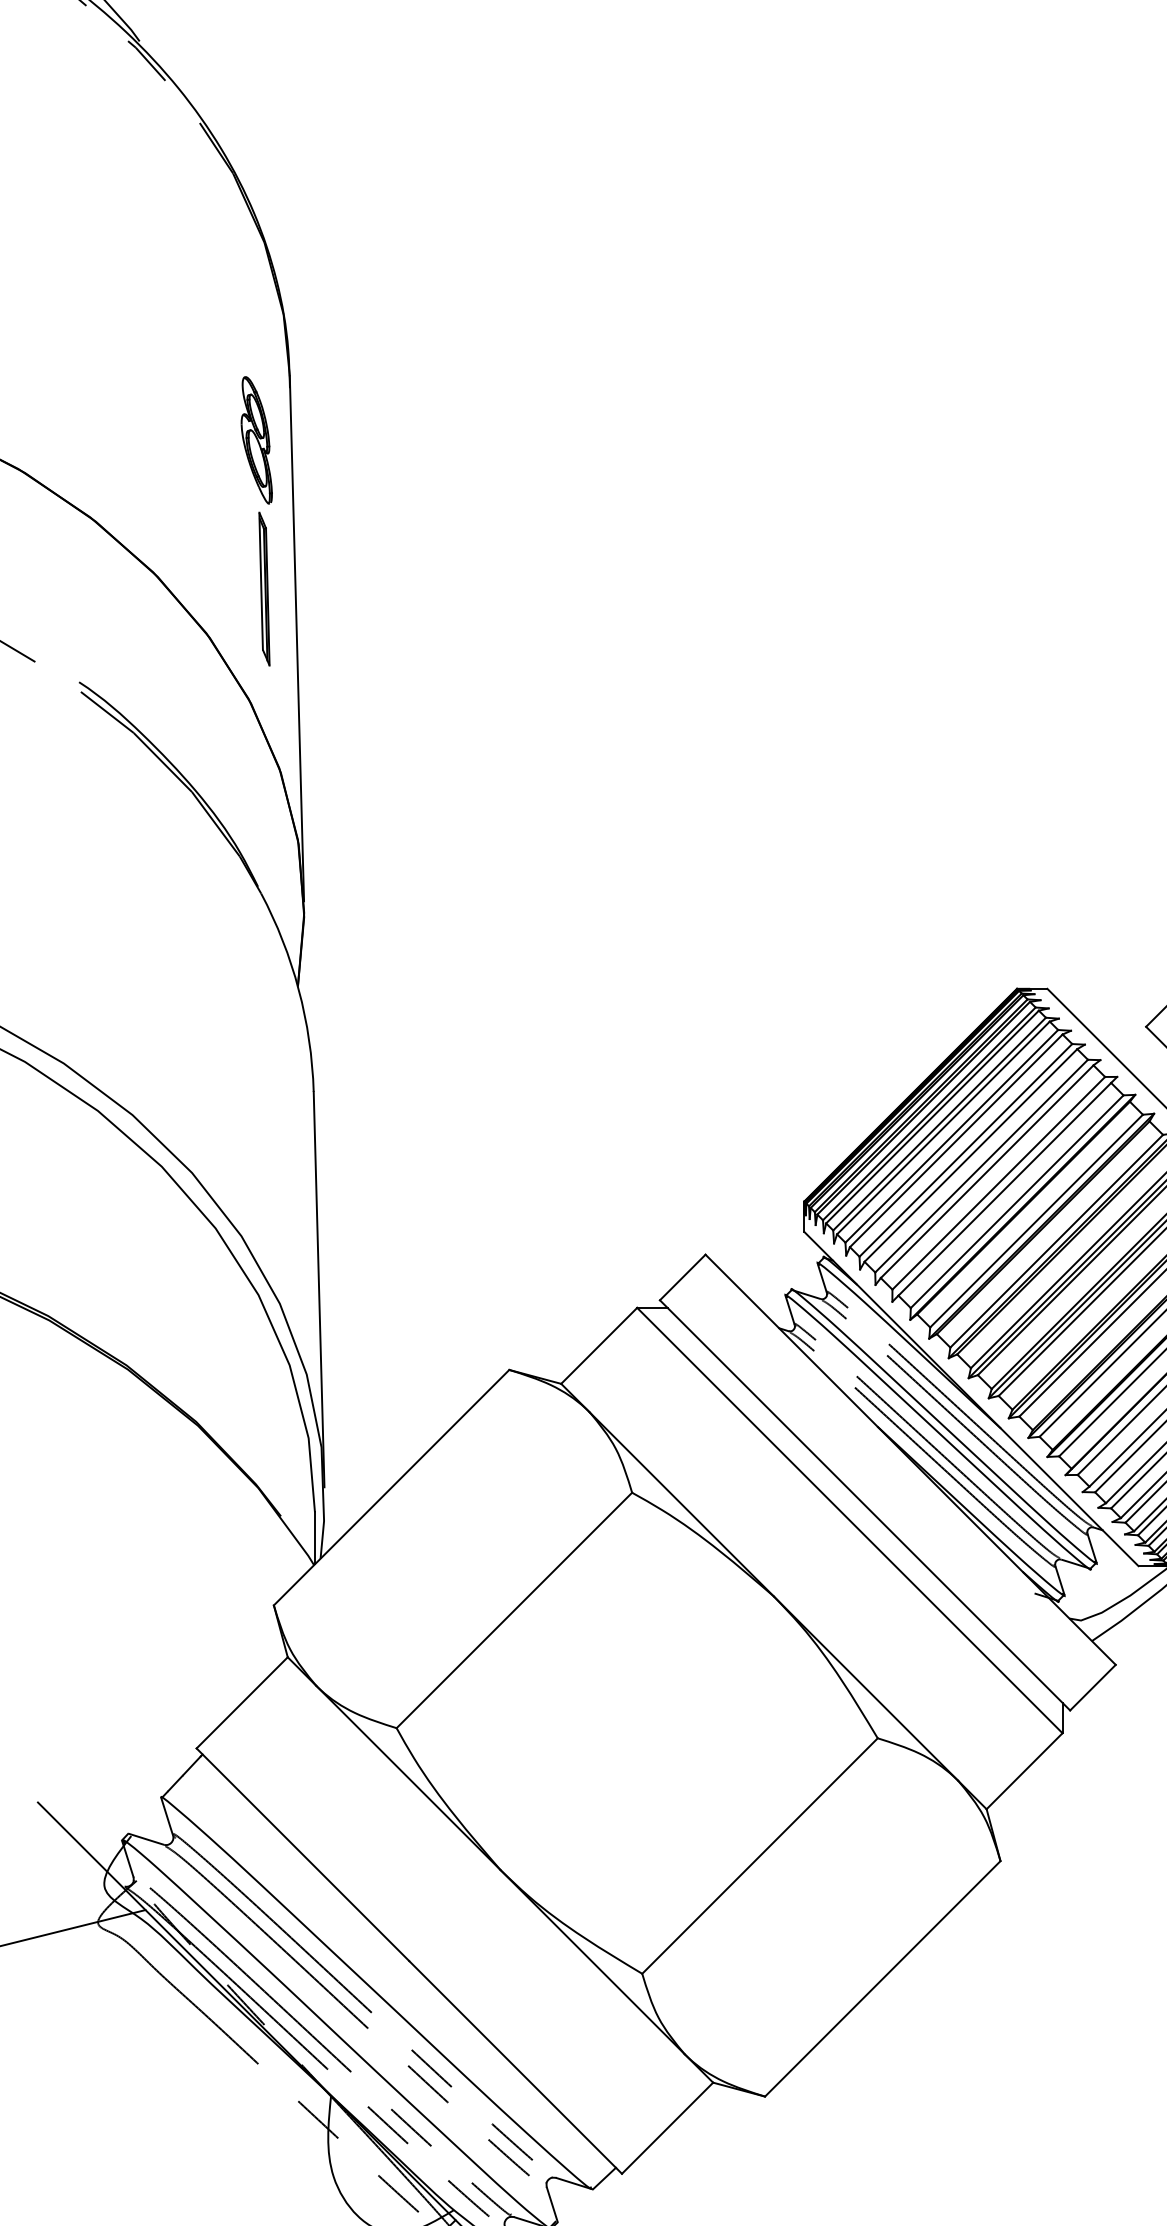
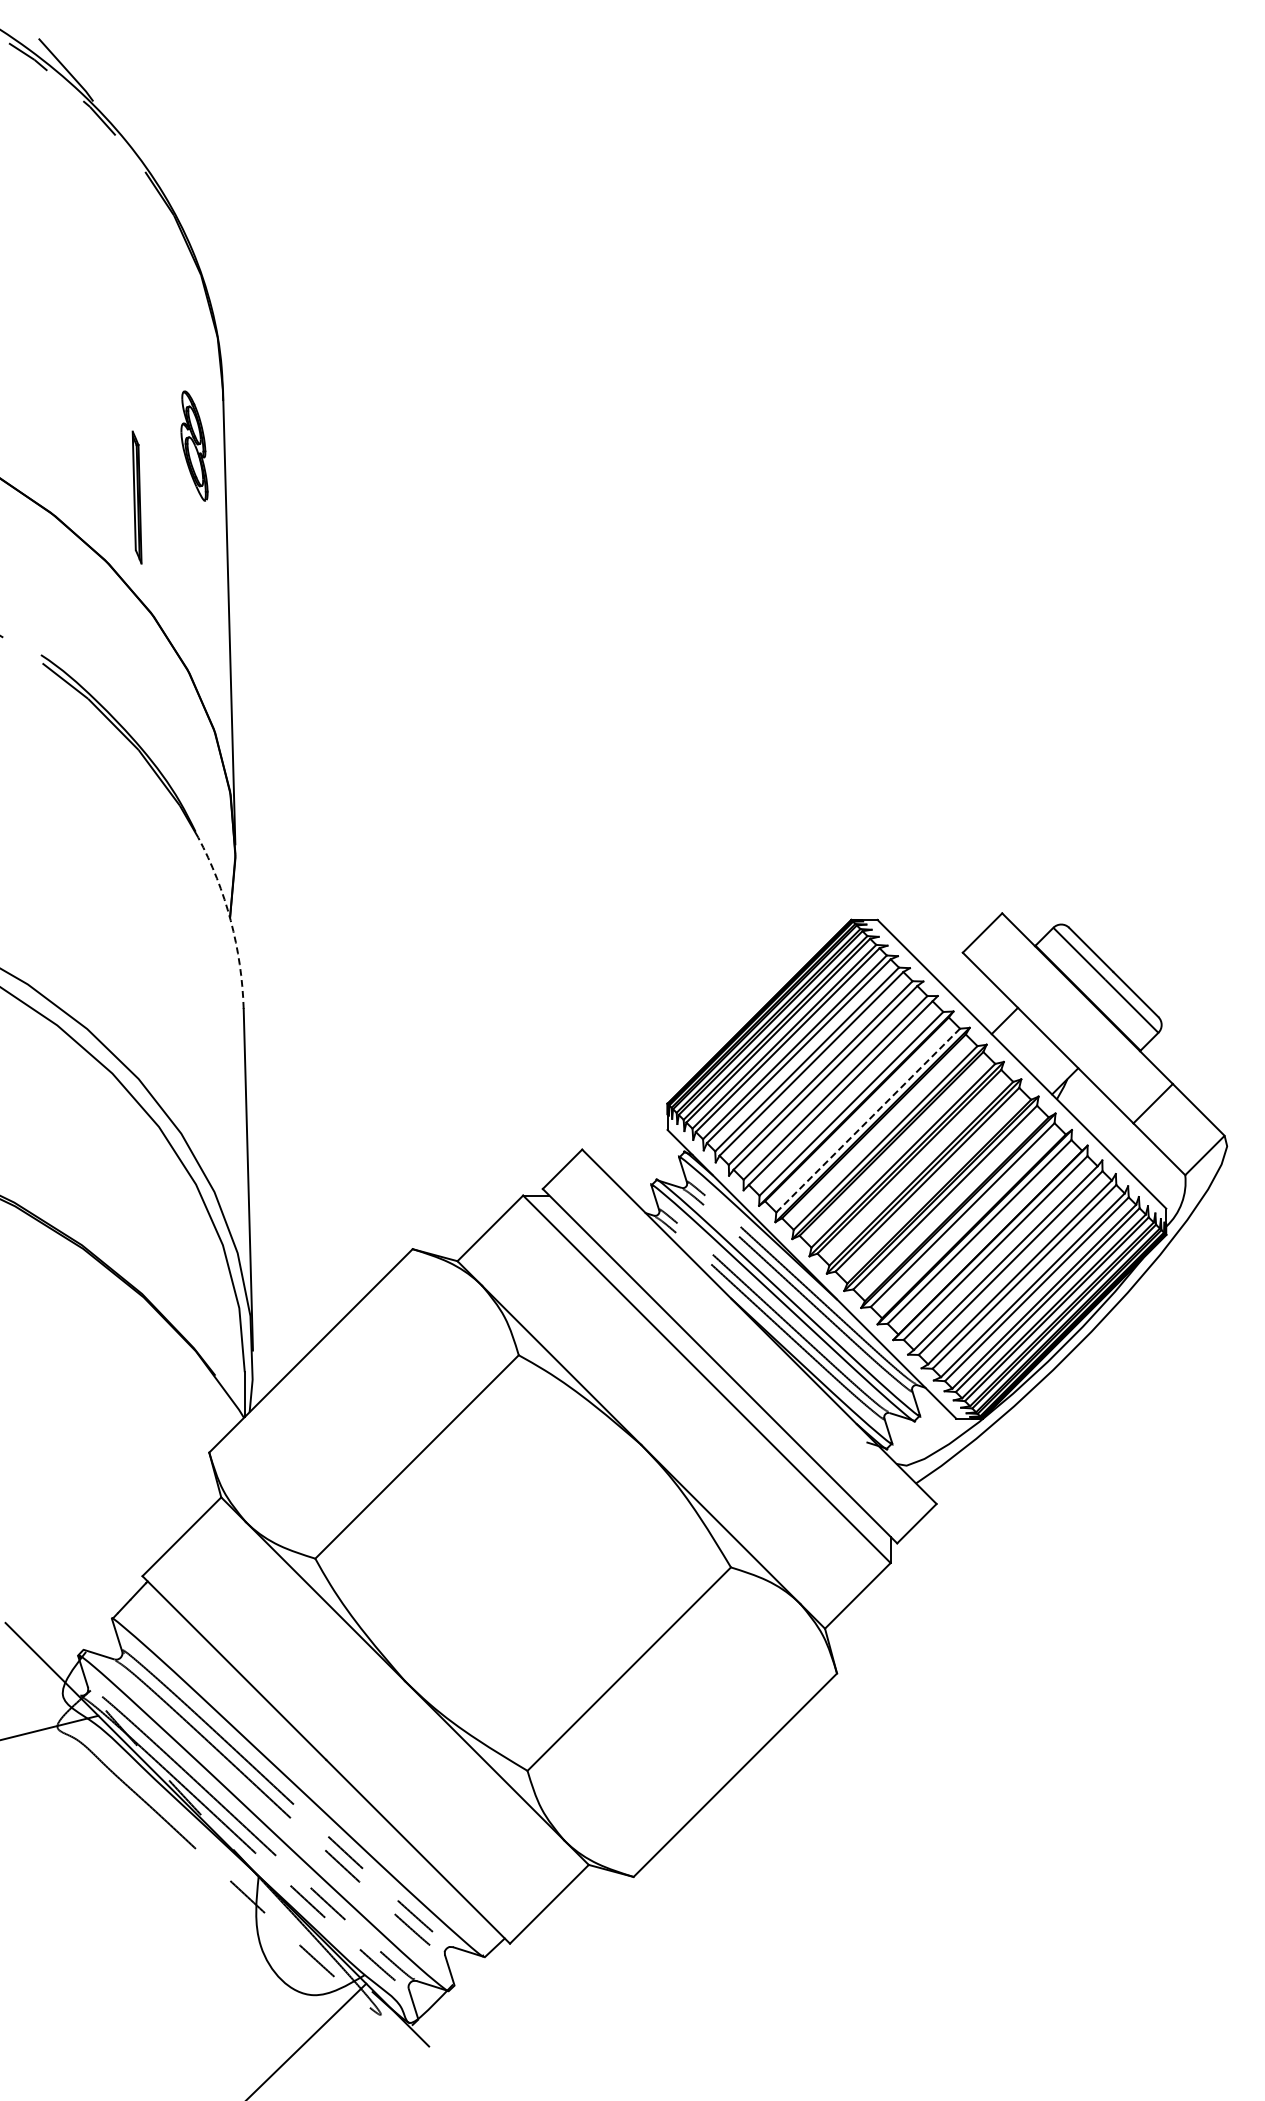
part: (263, 588) -> (136, 497), moved
arc: (298, 989) -> (230, 920), solid -> dashed
line: (1036, 1220) -> (868, 1120), solid -> dashed

